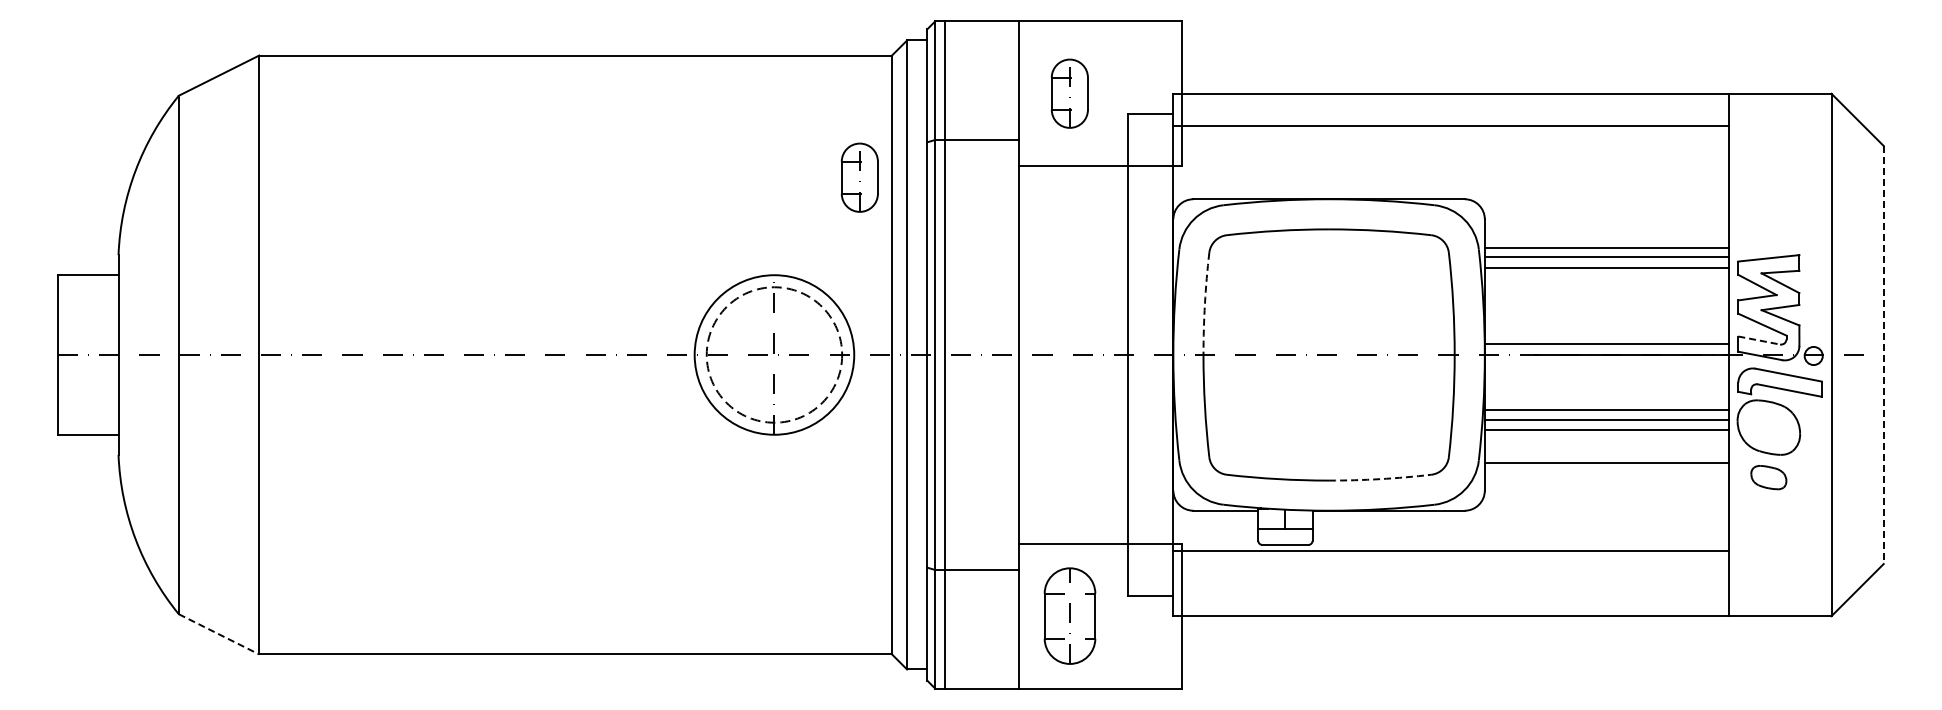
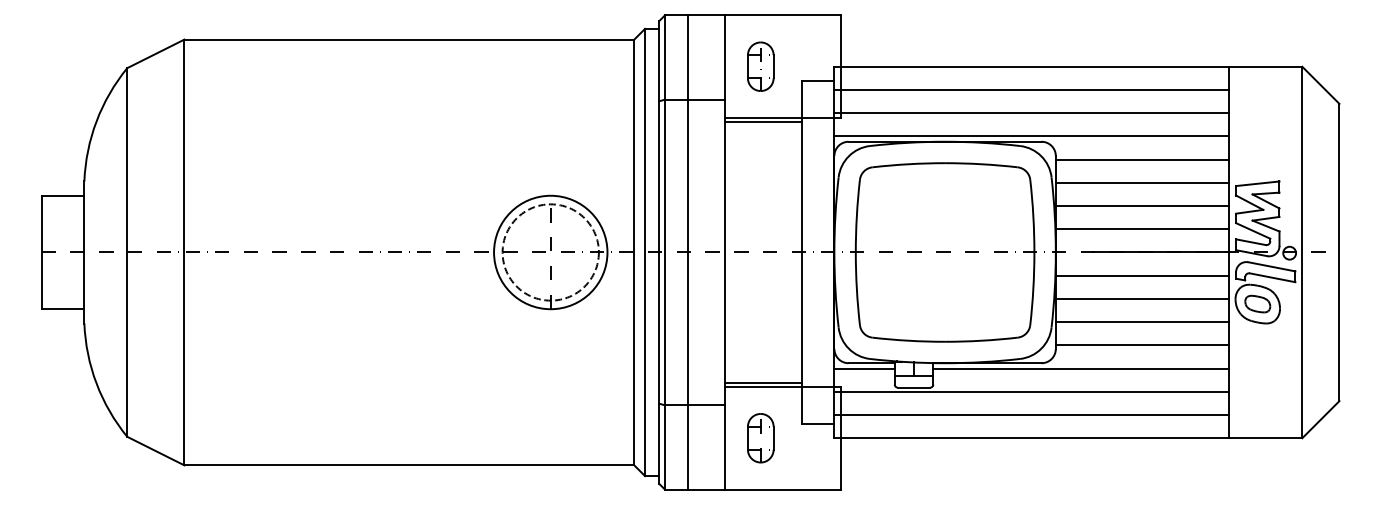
line: (1450, 159) -> (1031, 113), added
line: (1073, 172) -> (763, 122), added
part: (859, 177) -> (611, 126), removed
line: (1450, 191) -> (1031, 136), added
line: (1606, 248) -> (1142, 159), moved
line: (1606, 267) -> (1142, 205), moved
arc: (1204, 303) -> (856, 215), dashed -> solid
line: (1759, 340) -> (1251, 242), dashed -> solid
line: (1606, 344) -> (1142, 229), moved
line: (945, 354) -> (688, 252), moved
line: (1883, 355) -> (1339, 252), dashed -> solid
line: (1606, 409) -> (1142, 275), moved
line: (1606, 429) -> (1142, 321), moved
line: (1606, 462) -> (1142, 345), moved
part: (1768, 477) -> (1257, 304), moved
arc: (1380, 479) -> (981, 341), dashed -> solid
line: (1215, 518) -> (864, 368), added
line: (1520, 518) -> (1081, 368), added
line: (1073, 537) -> (763, 382), added
line: (1450, 583) -> (1031, 414), added
part: (1069, 616) -> (760, 438), size x0.71
line: (219, 634) -> (156, 451), dashed -> solid

